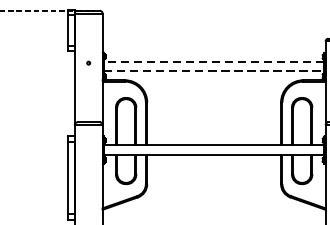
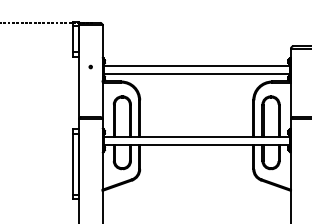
line: (213, 61) -> (196, 65), dashed -> solid
line: (215, 70) -> (197, 73), dashed -> solid

